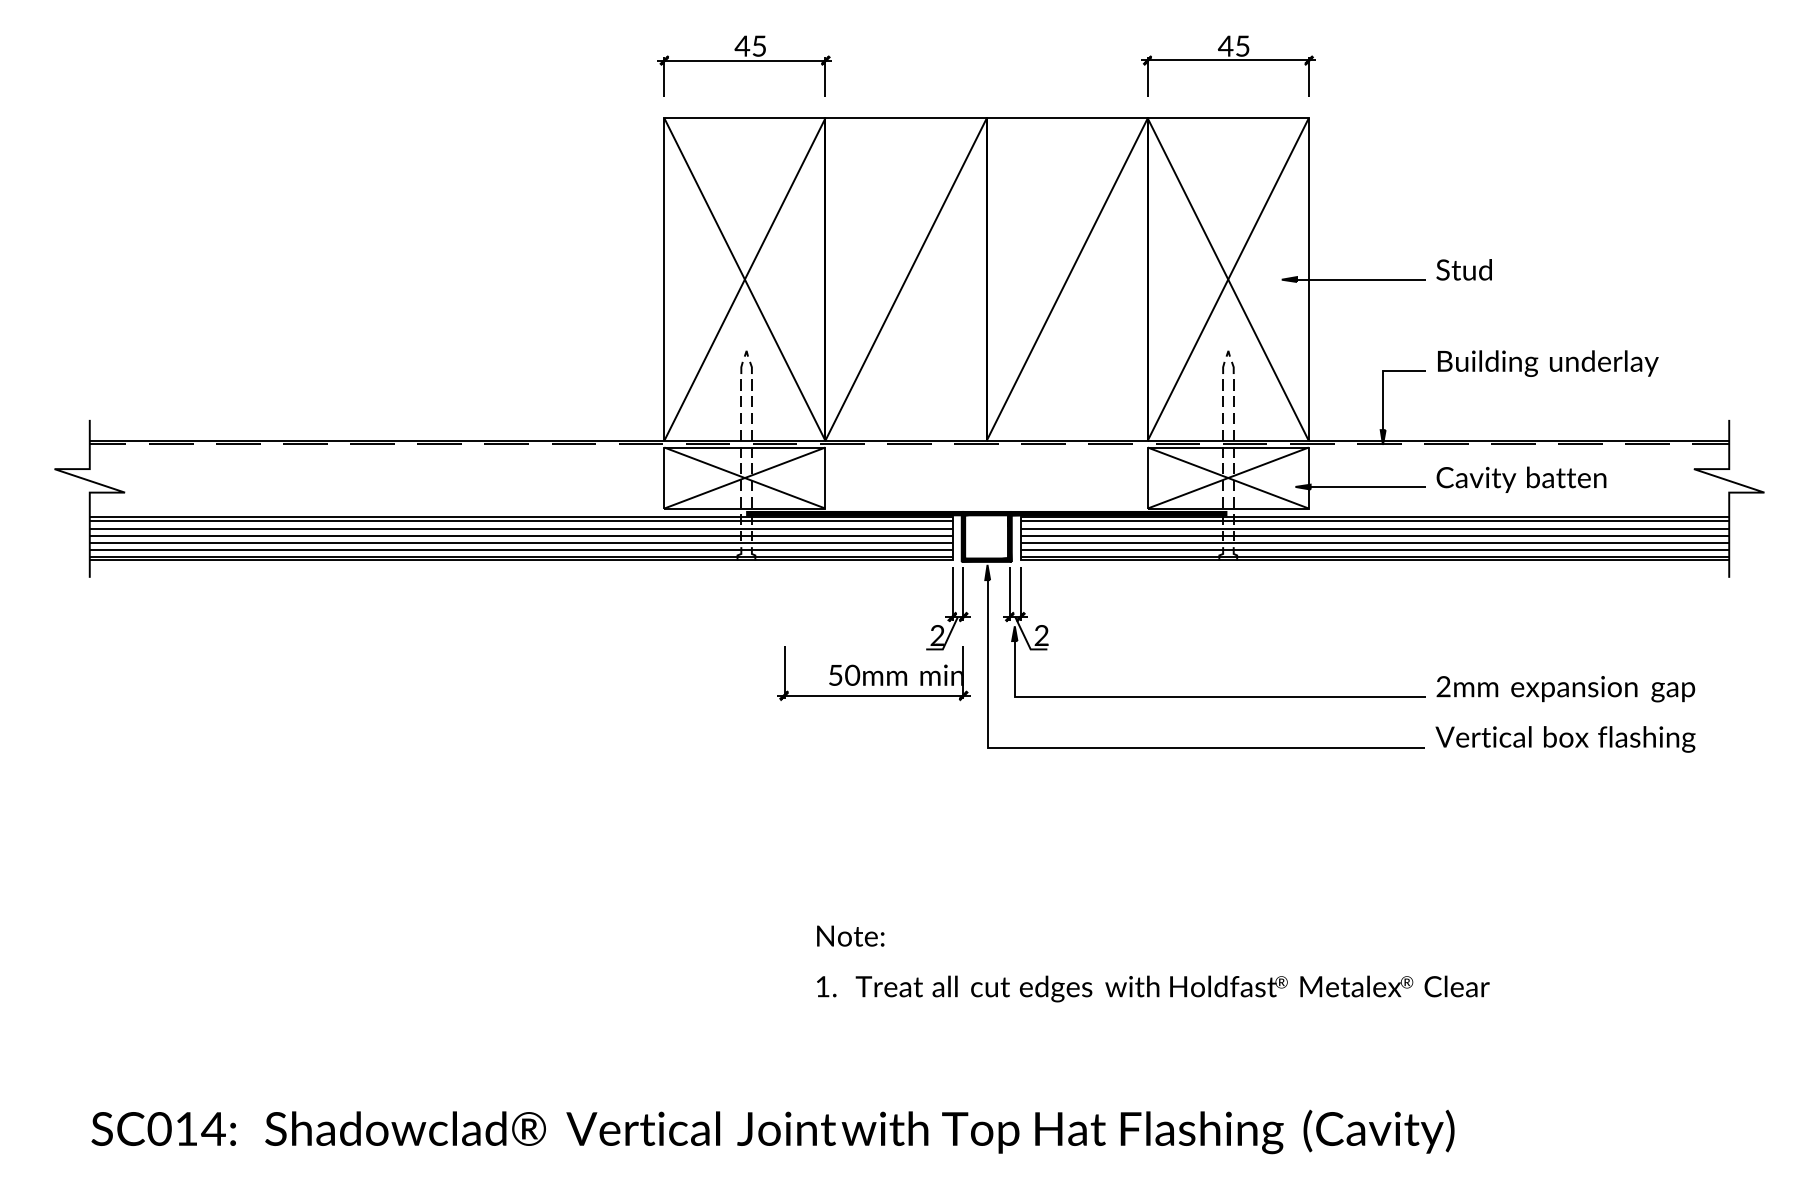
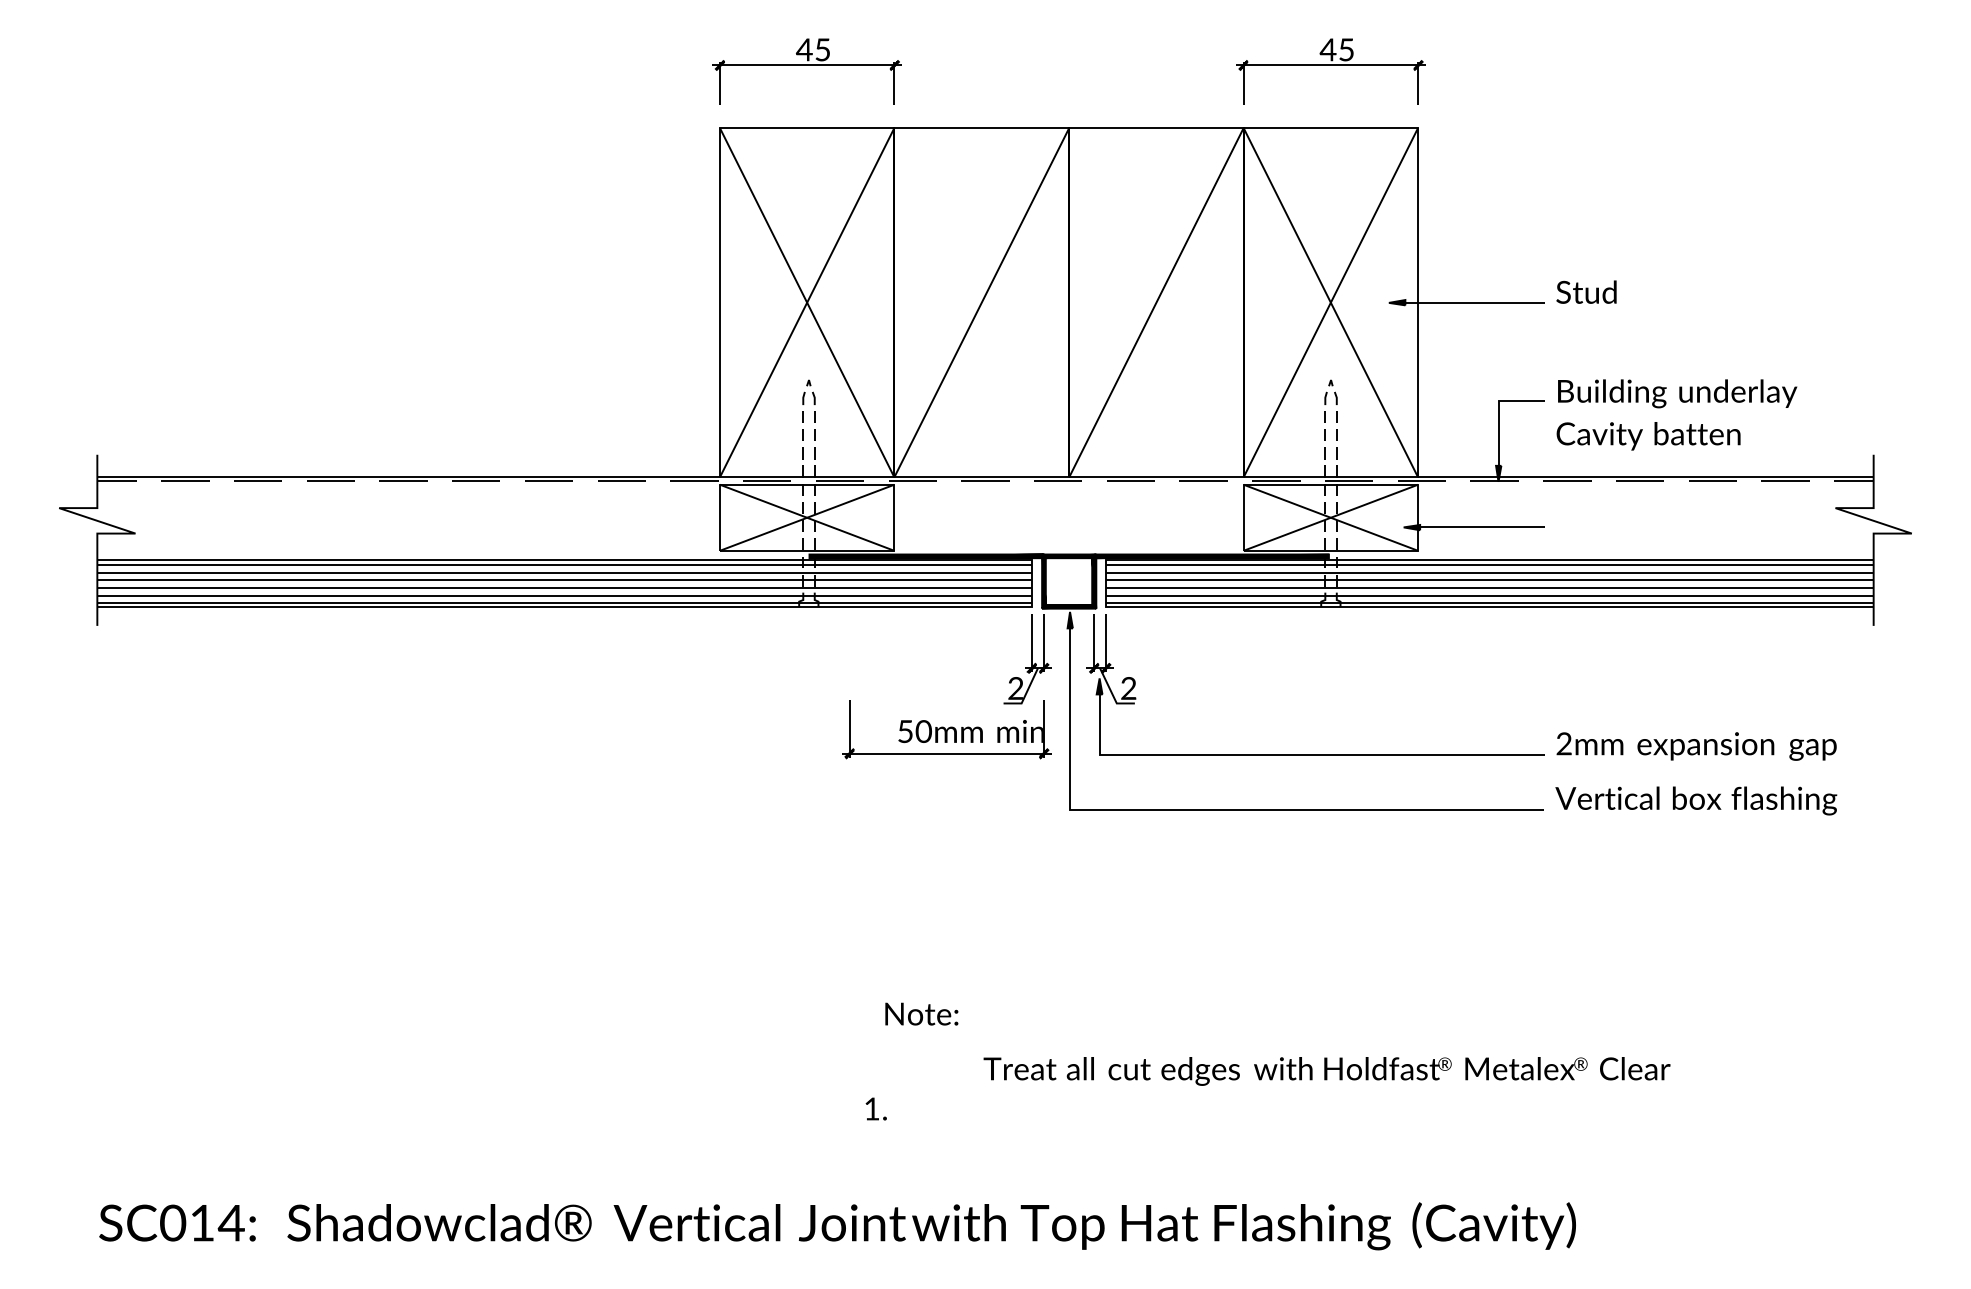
text: (1521, 479) -> (1648, 435), moved
text: (826, 986) -> (876, 1108), moved
text: (1172, 988) -> (1326, 1070), moved

